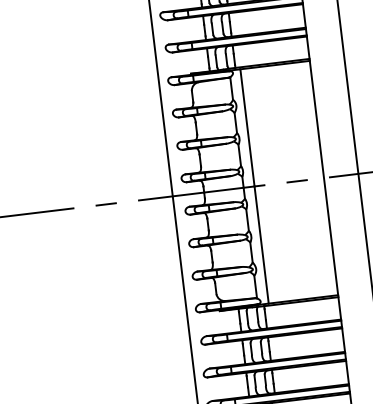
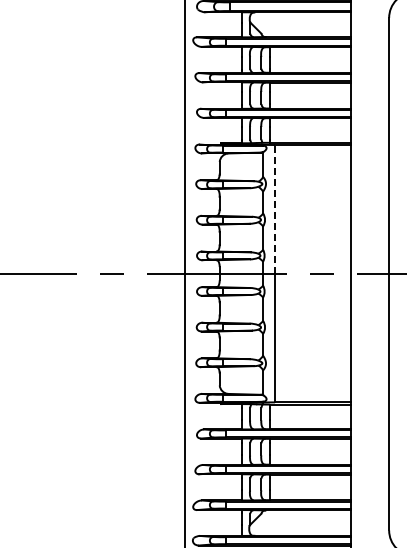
line: (247, 127) -> (275, 208), solid -> dashed

